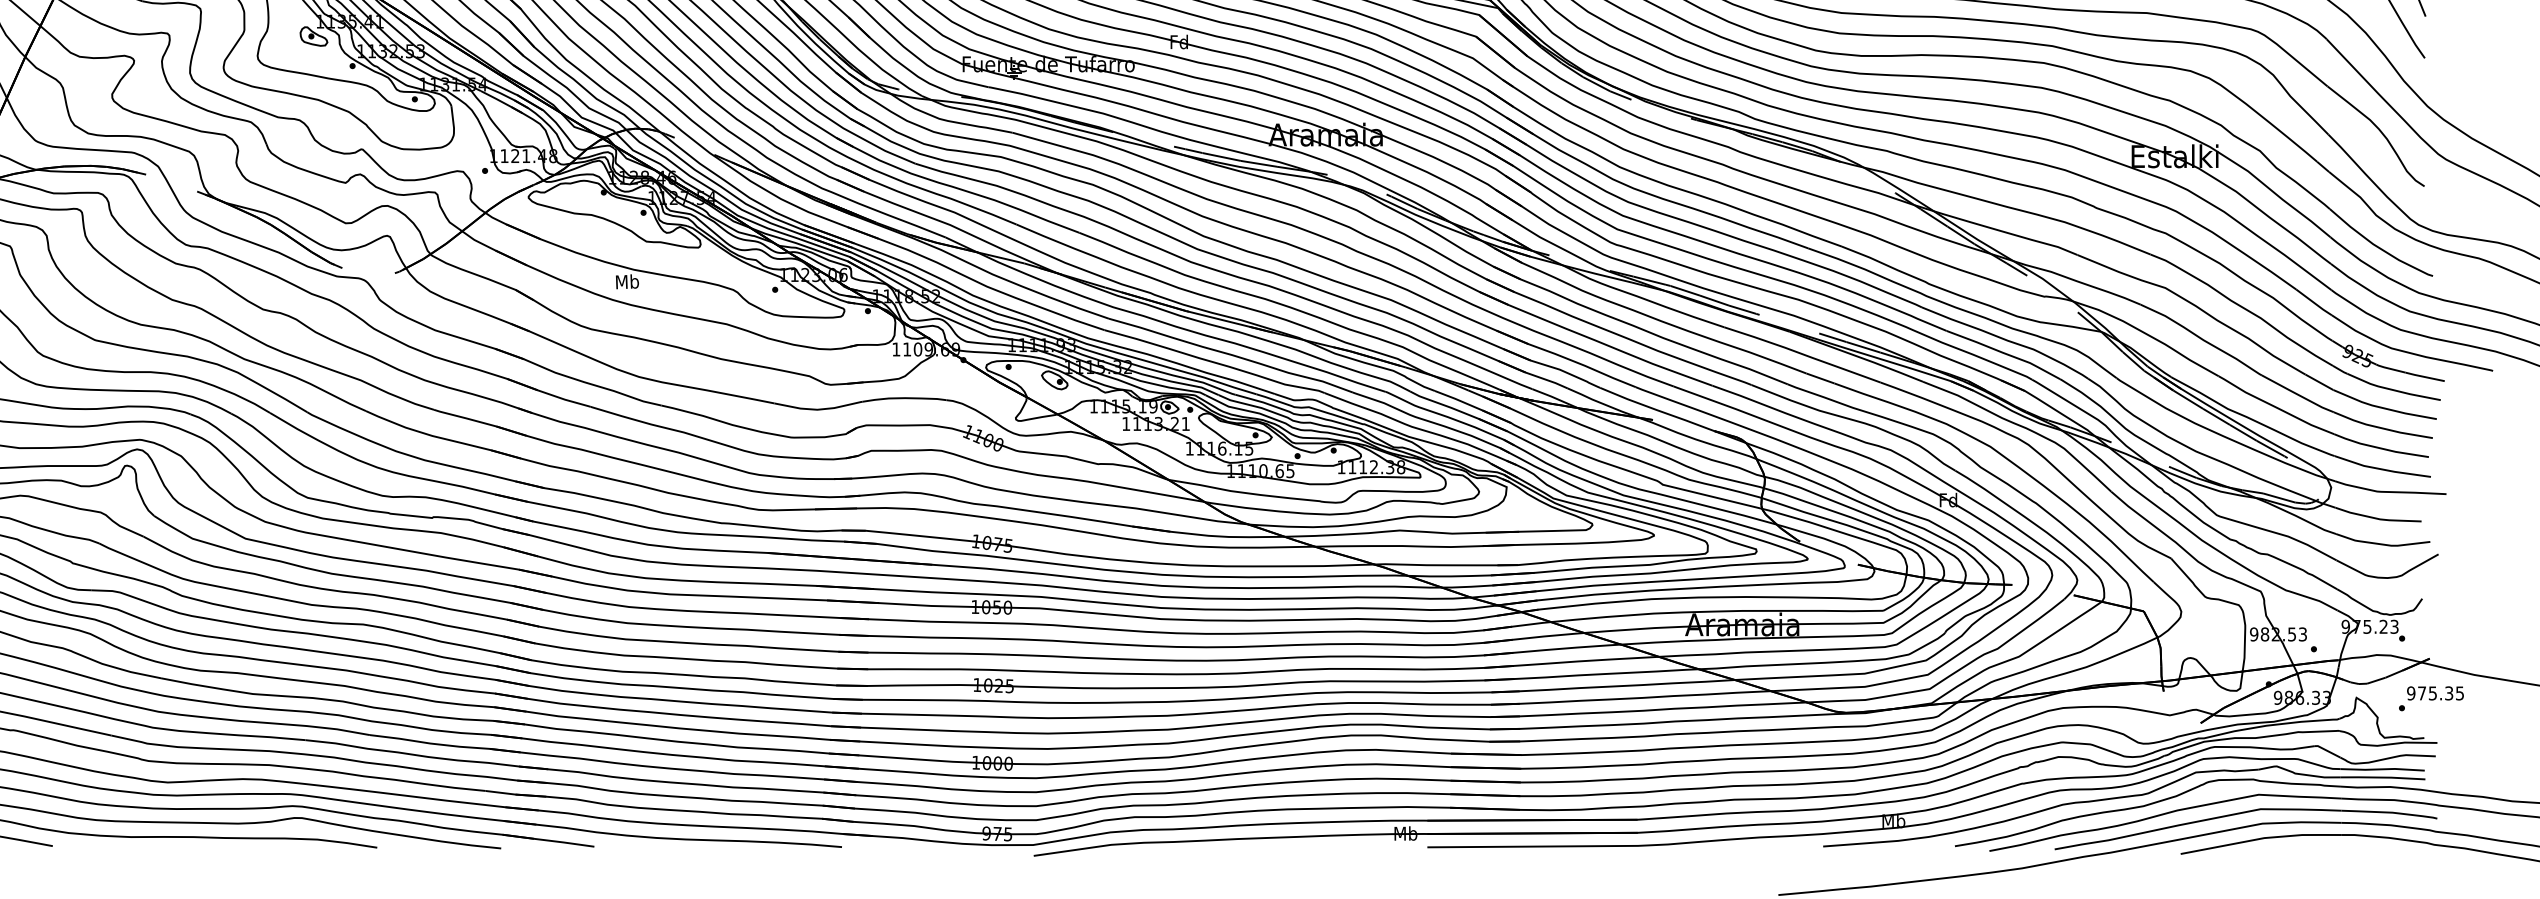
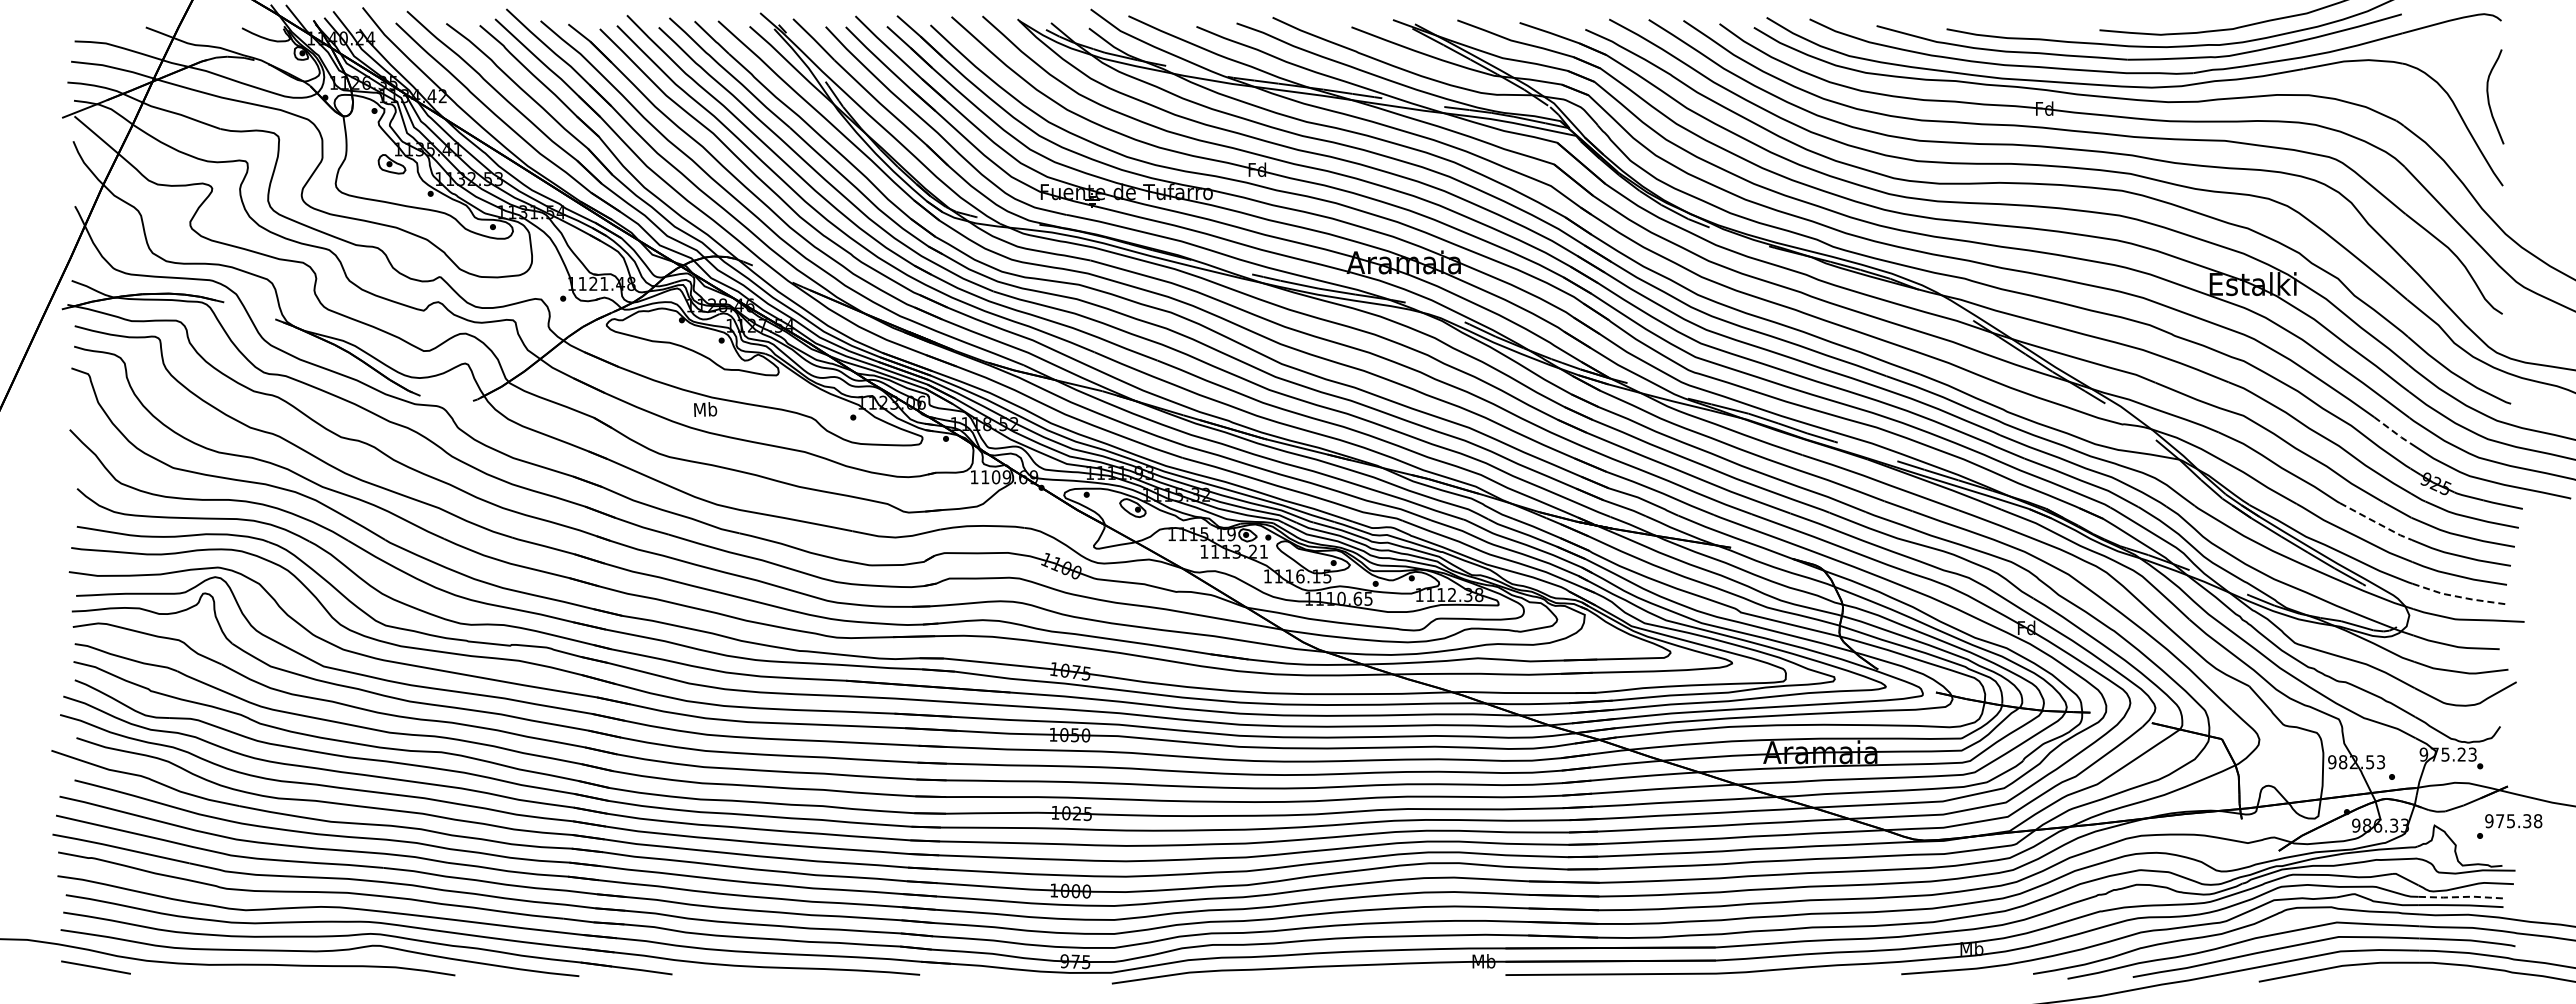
line: (2314, 302) -> (2392, 430), solid -> dashed
line: (2297, 394) -> (2375, 522), solid -> dashed
line: (2382, 469) -> (2460, 597), solid -> dashed
text: (2460, 693) -> (2538, 821), 975.35 -> 975.38
line: (2382, 769) -> (2460, 897), solid -> dashed

